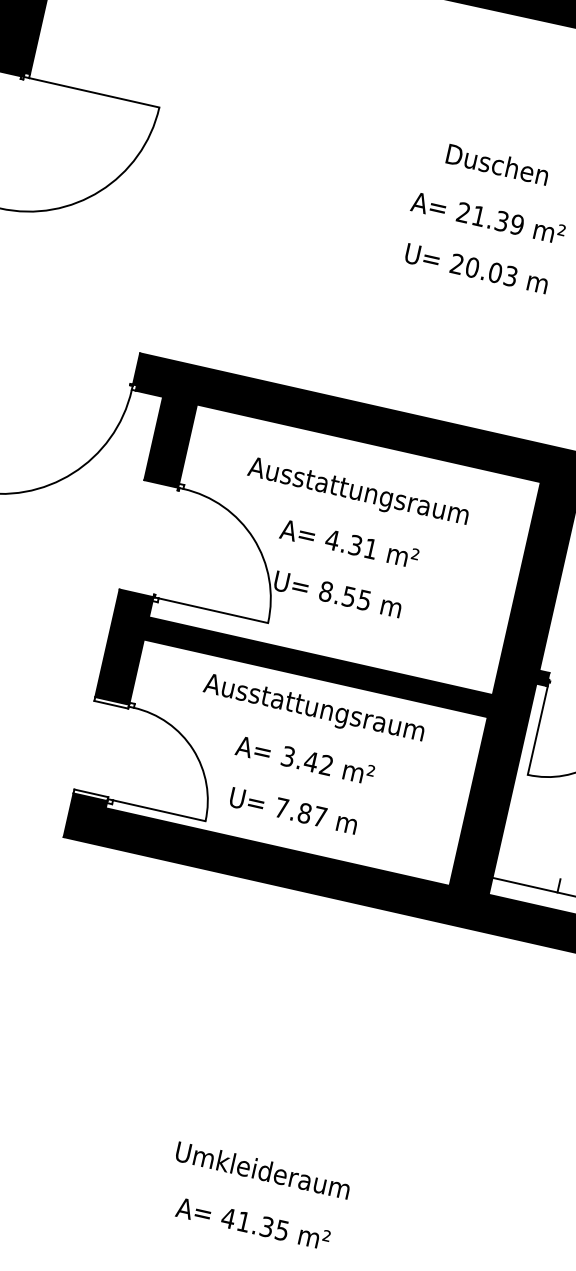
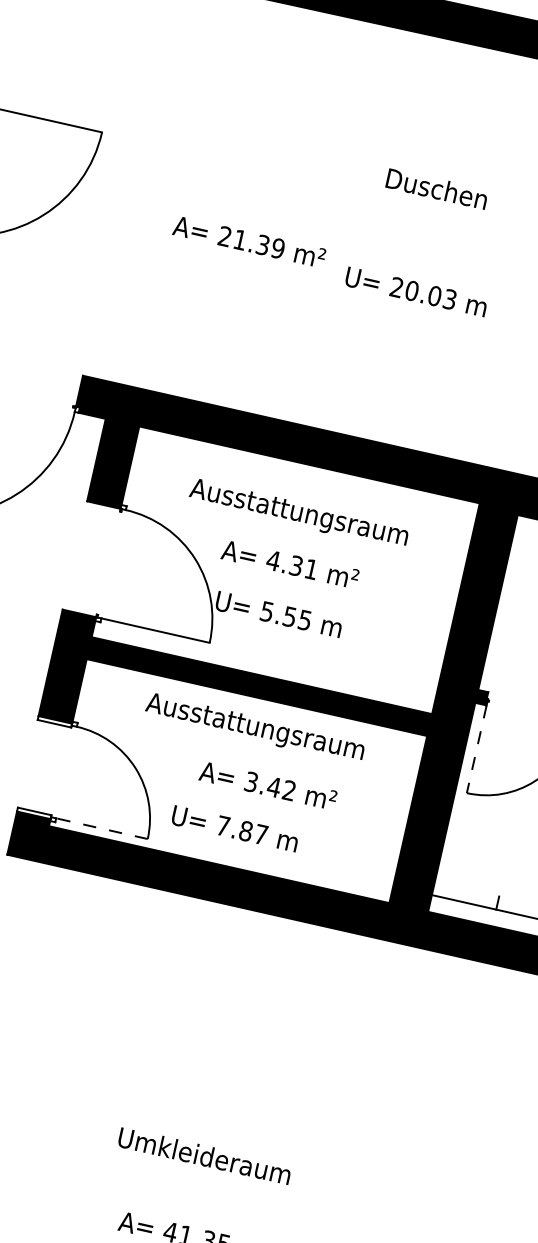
text: (487, 217) -> (248, 241), moved
text: (325, 591) -> (266, 611), 8.55 -> 5.55
line: (537, 731) -> (476, 750), solid -> dashed
text: (304, 760) -> (267, 785), moved
line: (158, 810) -> (101, 828), solid -> dashed
text: (262, 1170) -> (204, 1156), moved

